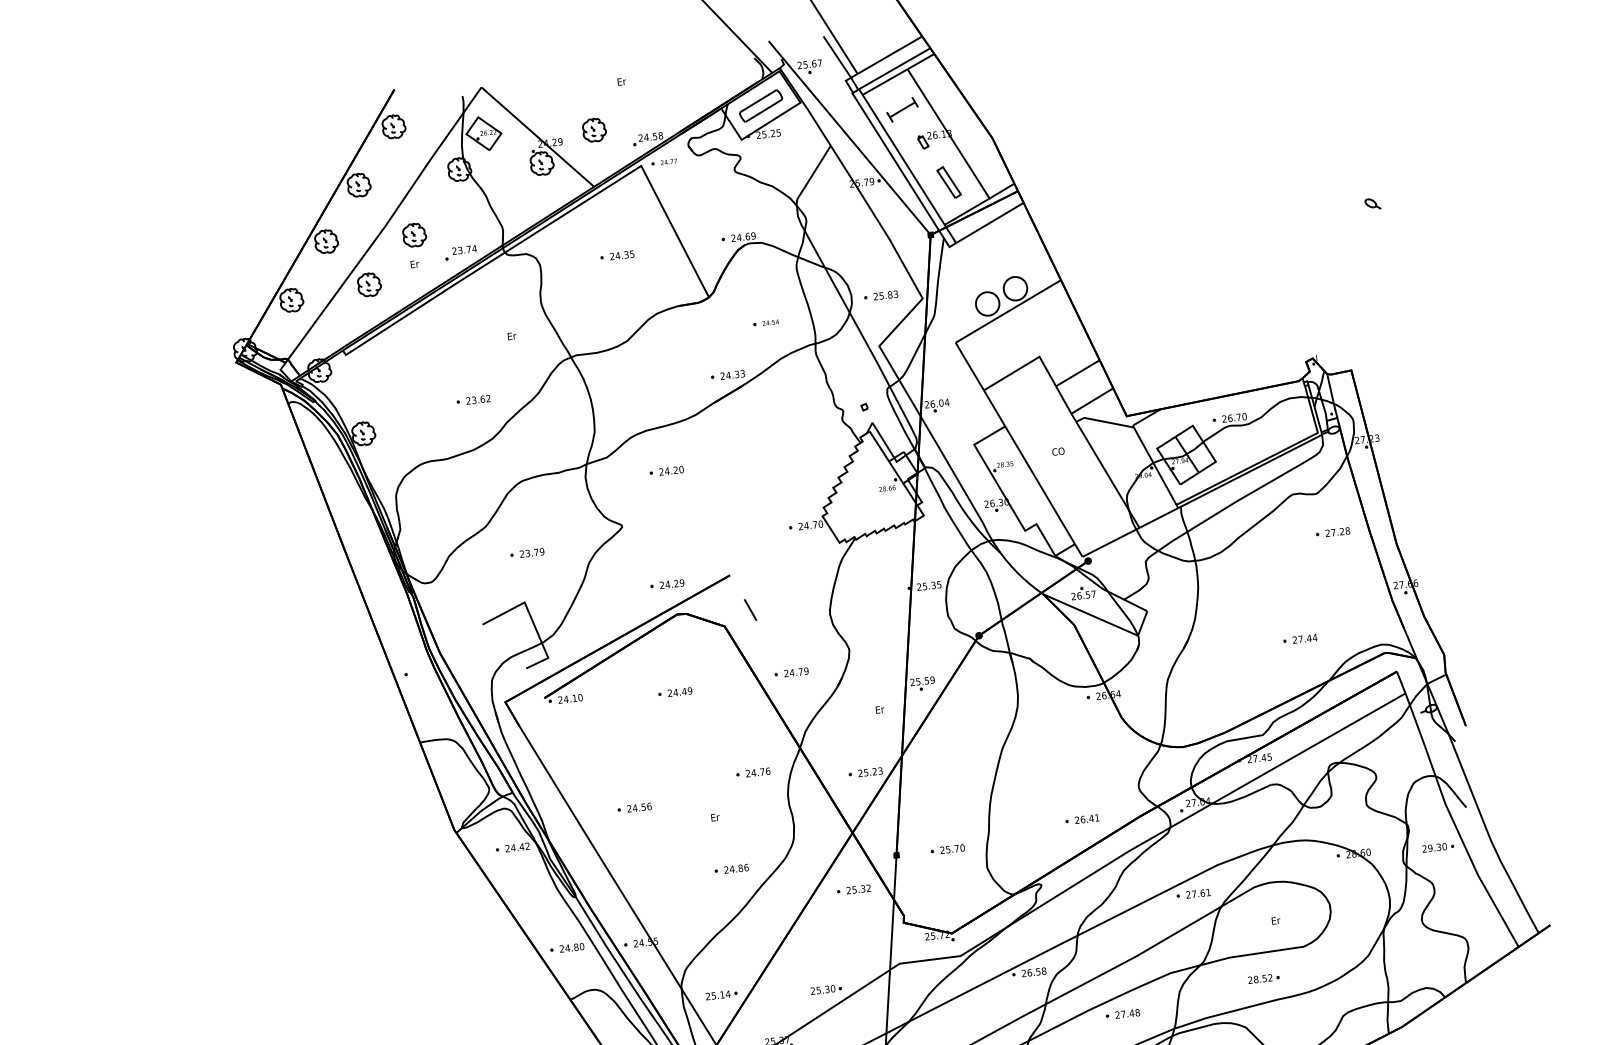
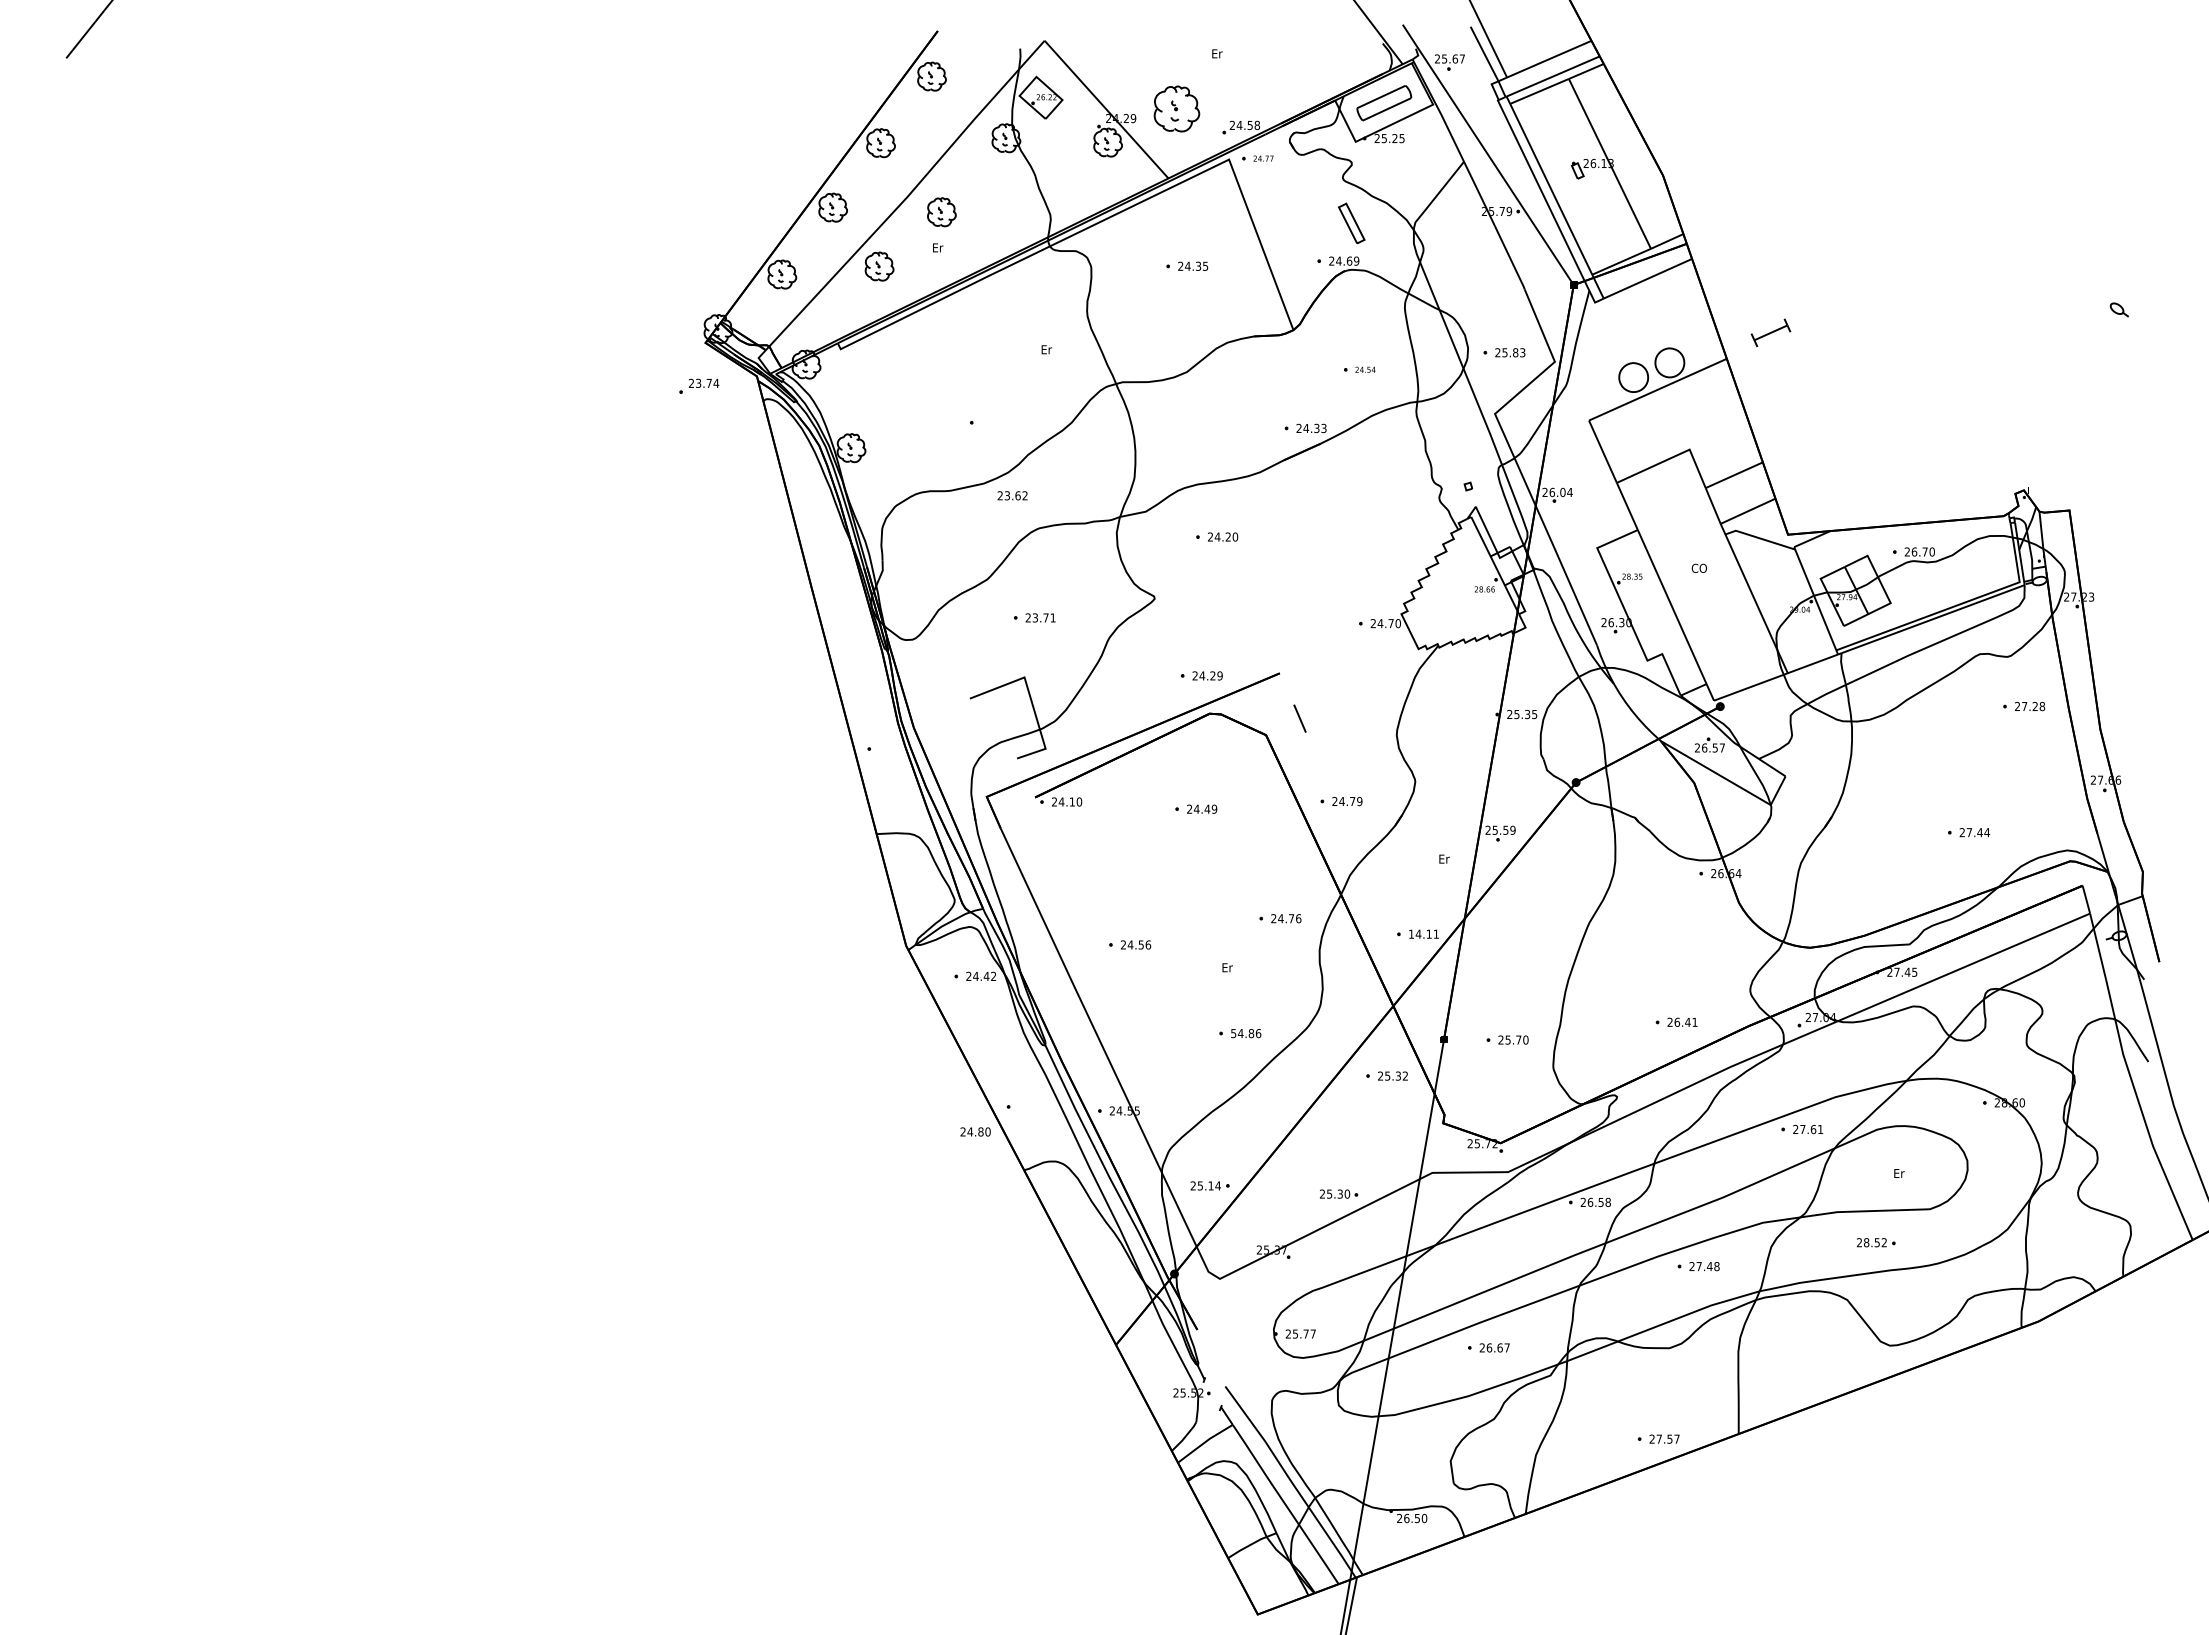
part: (902, 109) -> (1770, 332), moved
part: (594, 130) -> (1176, 109), size x1.6
part: (948, 182) -> (1351, 223), moved
part: (461, 252) -> (699, 385), moved
text: (478, 399) -> (1012, 495), moved
text: (541, 551) -> (1052, 617), 23.79 -> 23.71
text: (870, 771) -> (1423, 933), 25.23 -> 14.11
part: (1437, 847) -> (2107, 1106), removed
text: (726, 869) -> (1233, 1033), 24.86 -> 54.86
text: (571, 947) -> (975, 1131), moved

